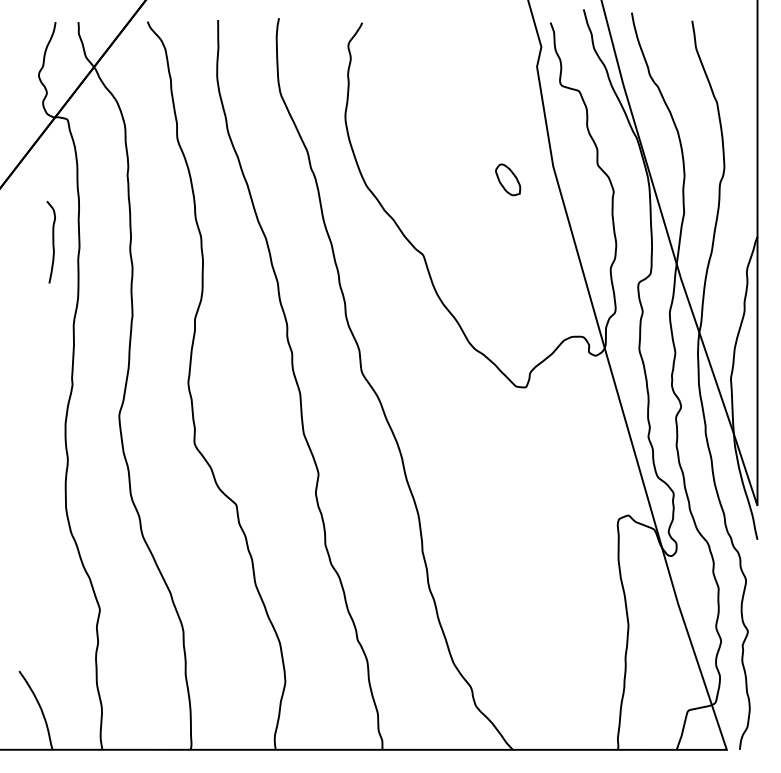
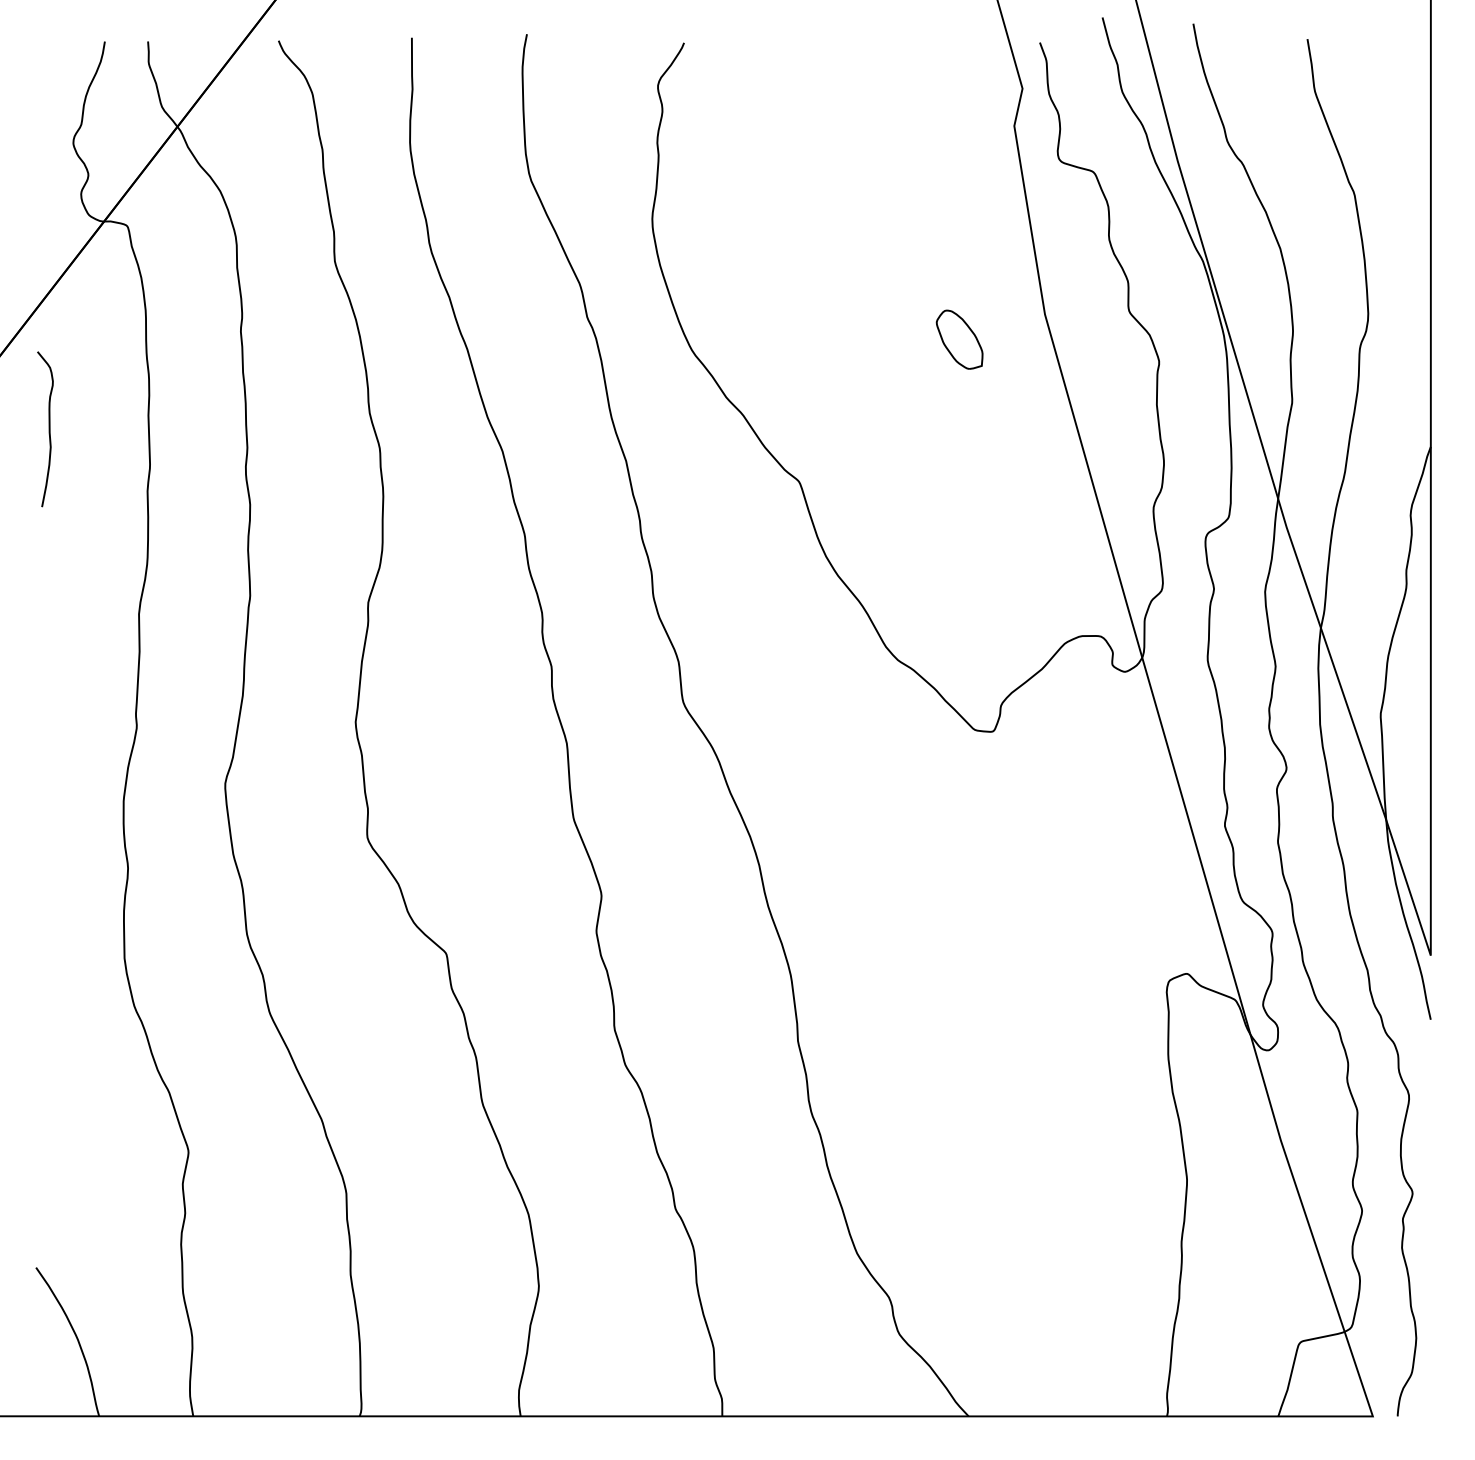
curve: (52, 242) -> (47, 429), moved

